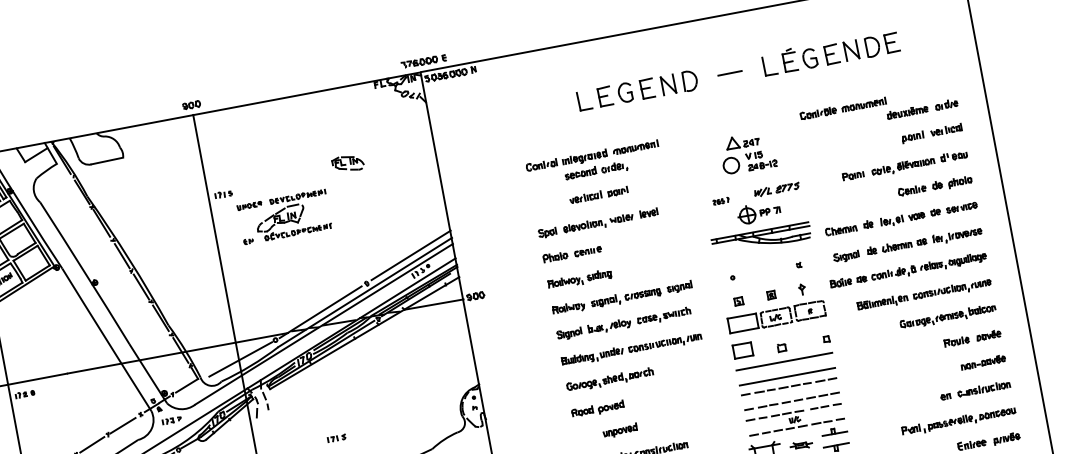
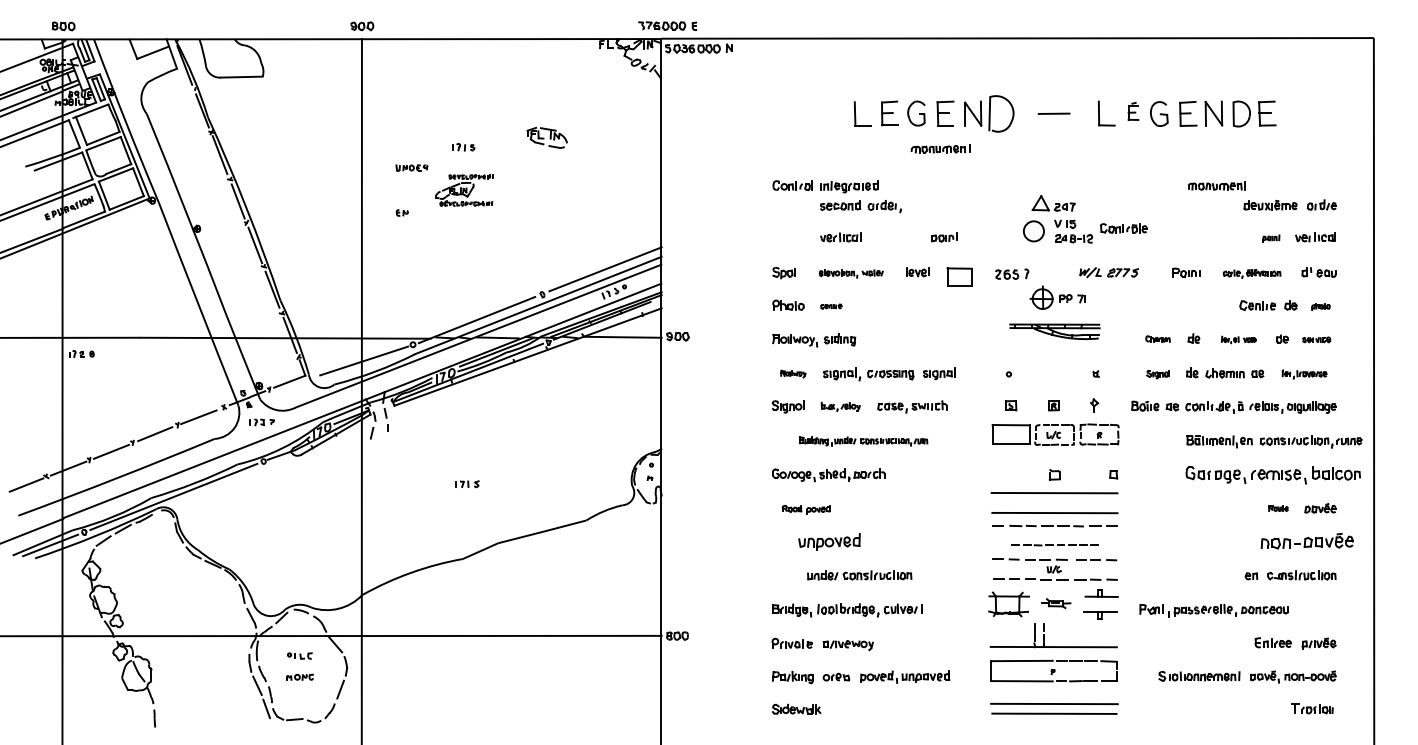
part: (790, 60) -> (1133, 111), size x0.6
part: (690, 80) -> (1001, 113), size x1.4
part: (818, 113) -> (1123, 228), moved
part: (912, 137) -> (1270, 238), size x0.6
part: (635, 147) -> (940, 148), moved
part: (902, 166) -> (1251, 273), size x0.7
part: (959, 181) -> (1320, 306), size x0.6
part: (776, 189) -> (1108, 272), moved
part: (617, 191) -> (944, 237), moved
part: (223, 194) -> (463, 147), moved
part: (721, 201) -> (1012, 274), size x1.6
part: (961, 207) -> (1316, 339), size x0.7
part: (292, 215) -> (464, 190), size x0.6
part: (902, 218) -> (1238, 339), size x0.6
part: (598, 223) -> (851, 273), size x0.7
part: (840, 229) -> (1157, 338), size x0.6
part: (957, 235) -> (1304, 374), size x0.7
part: (761, 238) -> (1054, 331), size x0.7
part: (588, 251) -> (831, 306), size x0.6
part: (845, 256) -> (1157, 374), size x0.7
part: (924, 294) -> (1274, 441), moved
part: (568, 307) -> (793, 373), size x0.6
part: (948, 317) -> (1273, 475), size x1.4
part: (609, 326) -> (840, 406), size x0.7
part: (956, 341) -> (1278, 508), size x0.6
part: (631, 349) -> (863, 441), size x0.7
part: (742, 350) -> (959, 276), moved
part: (982, 362) -> (1306, 541), size x1.6
part: (791, 401) -> (1054, 545), size x0.7
part: (597, 409) -> (805, 509), size x0.7
part: (958, 421) -> (1213, 610), moved
part: (620, 430) -> (829, 541), size x1.4

